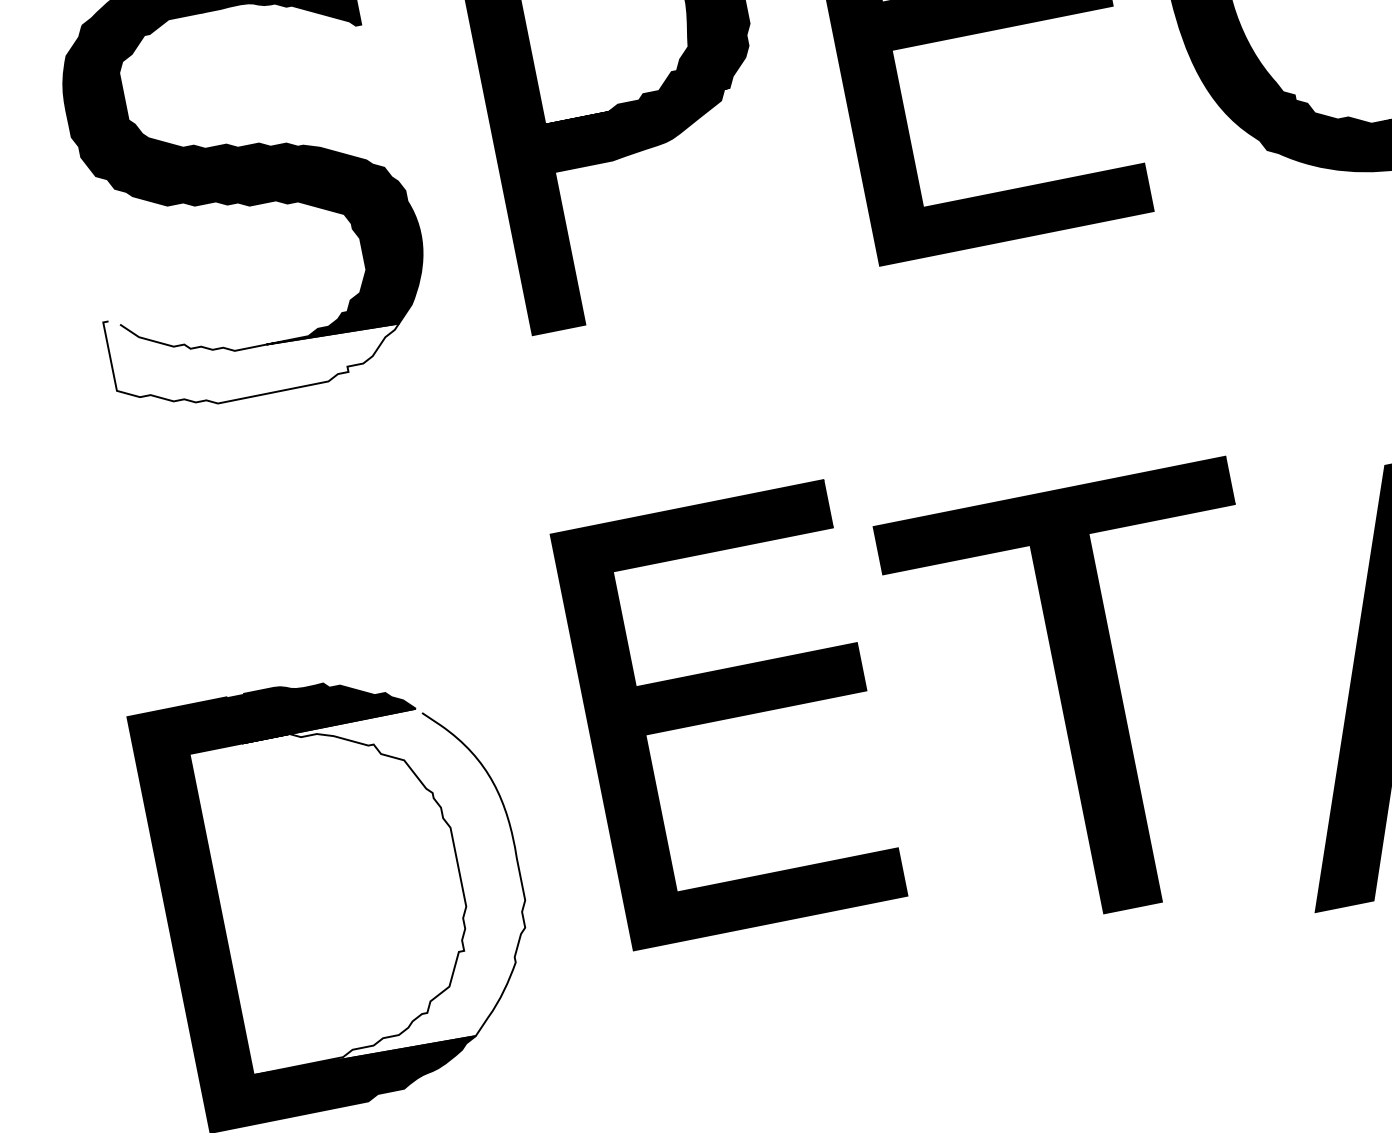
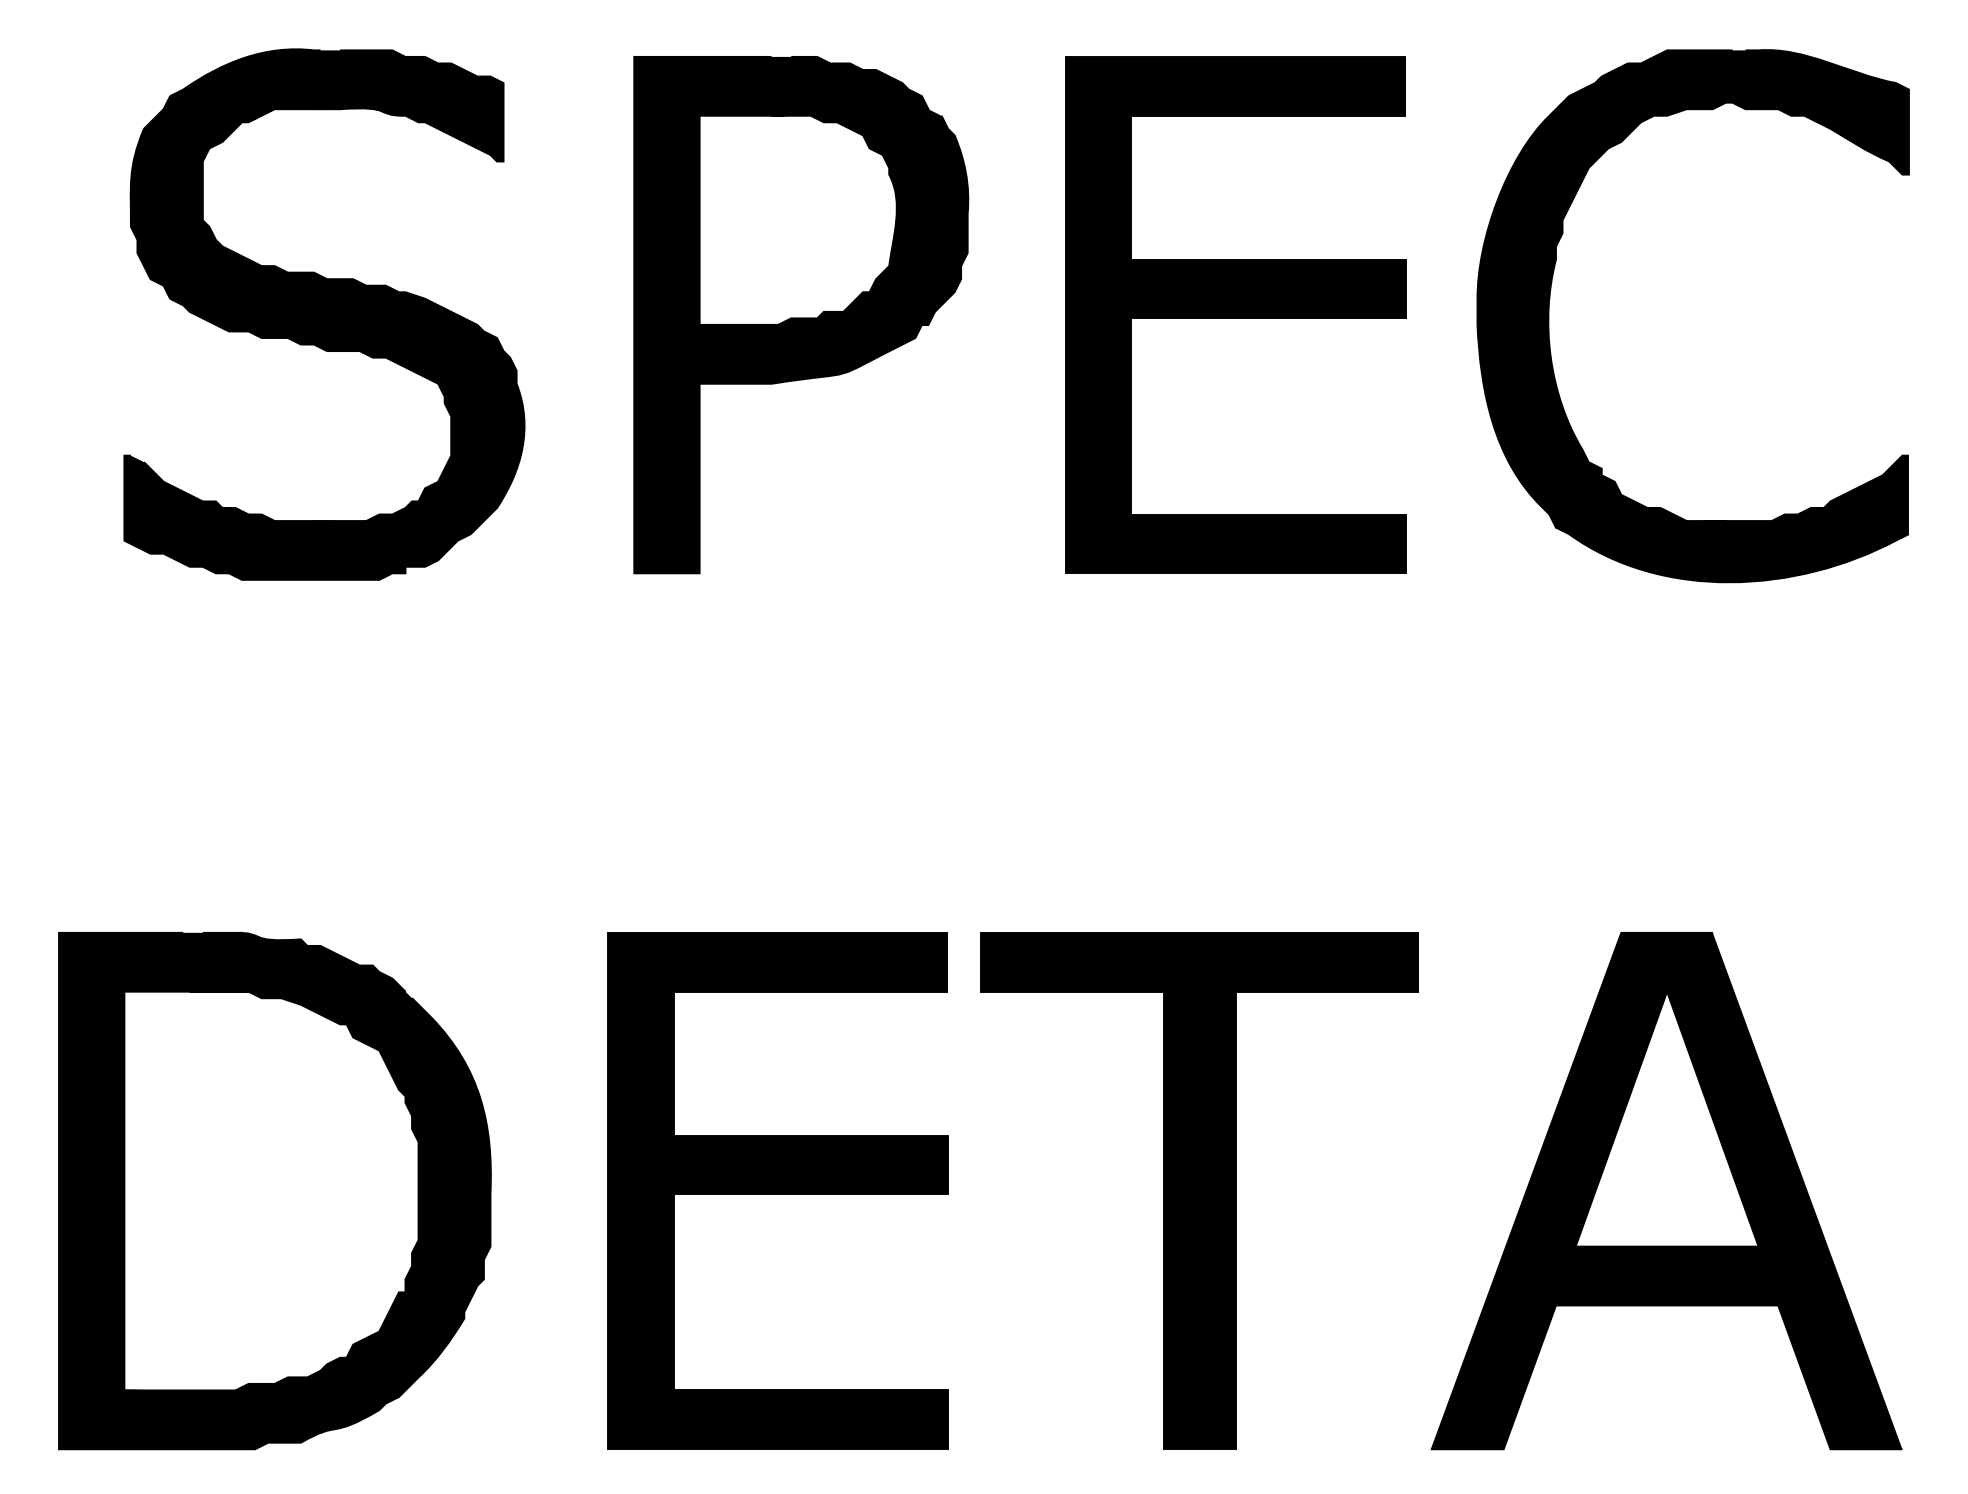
fill: (255, 343) -> (300, 517), added
part: (1091, 699) -> (1199, 1190), moved
part: (728, 714) -> (777, 1190), moved
fill: (369, 887) -> (307, 1193), added

